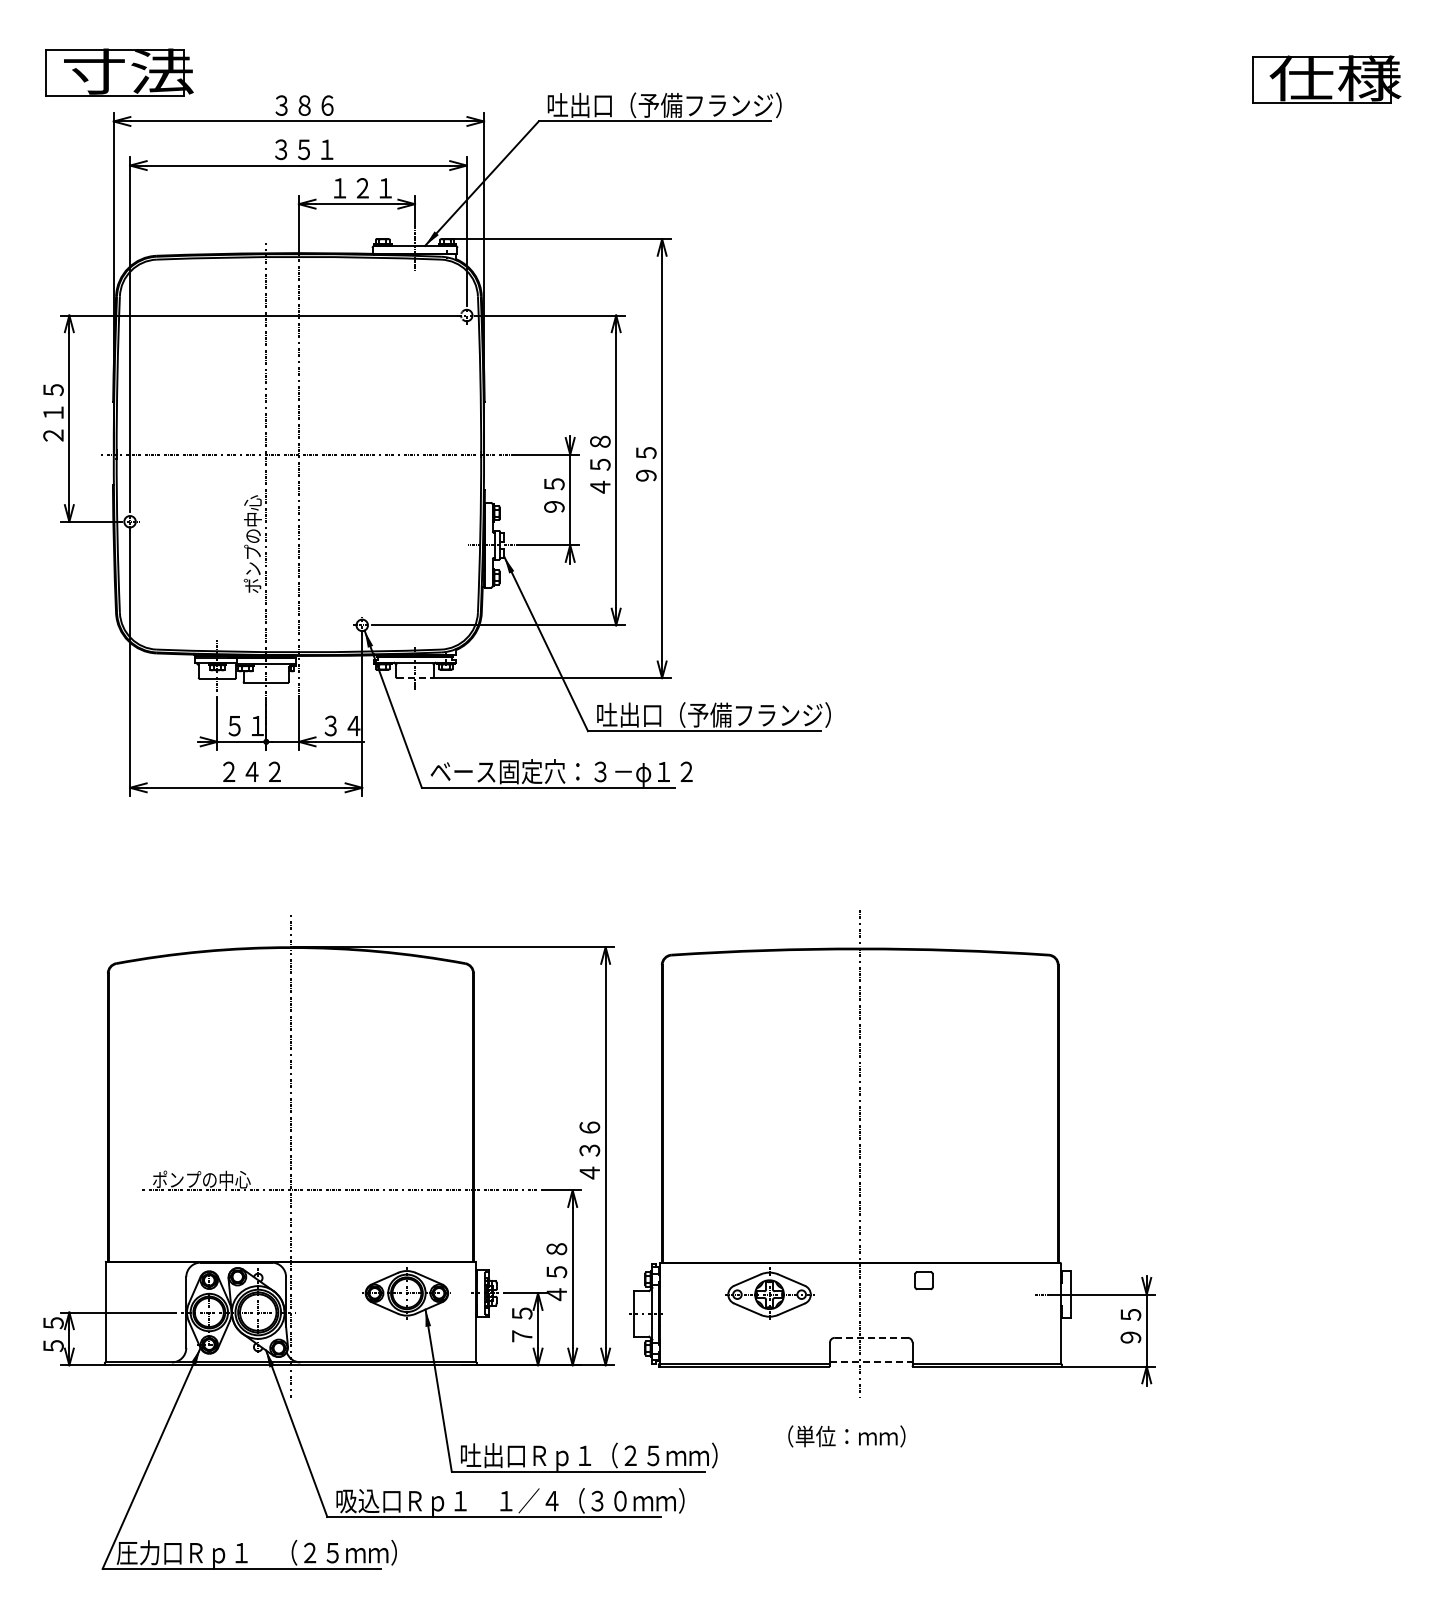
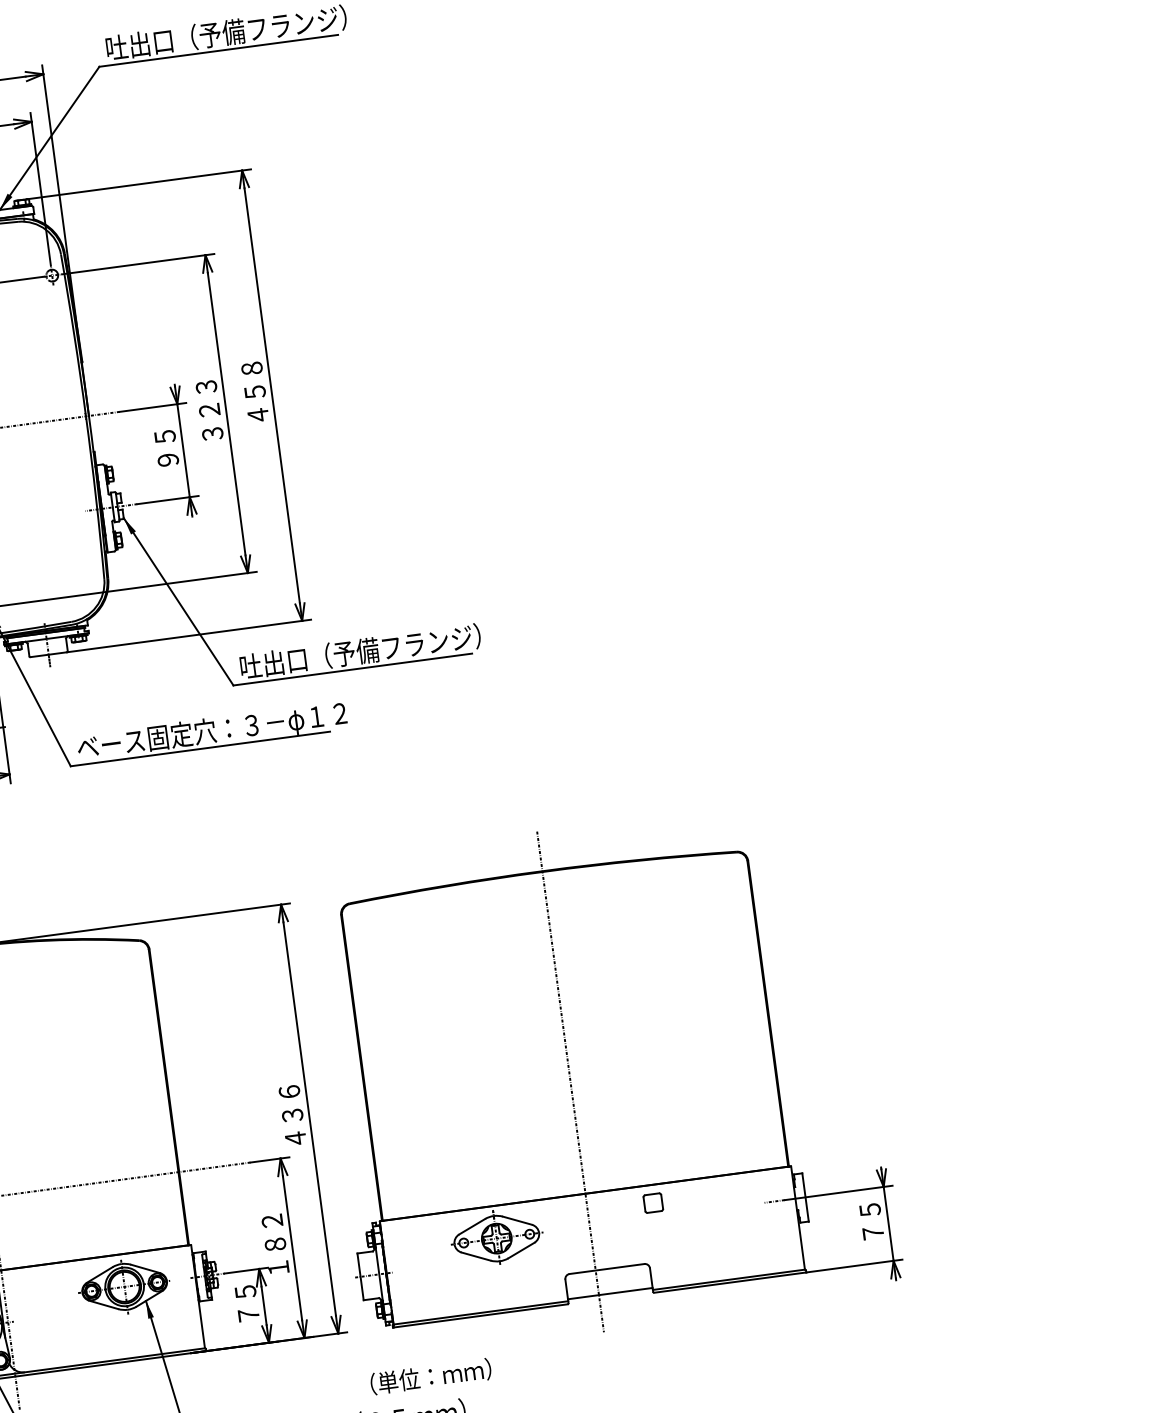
text: (646, 452) -> (255, 391), ９５ -> ４５８
text: (600, 464) -> (209, 410), ４５８ -> ３２３
line: (415, 678) -> (49, 655), dashed -> solid
text: (556, 1272) -> (275, 1245), ４５８ -> １８２
line: (870, 1337) -> (606, 1268), dashed -> solid
text: (1130, 1337) -> (872, 1233), ９５ -> ７５
line: (871, 1361) -> (610, 1293), dashed -> solid
text: (846, 1436) -> (430, 1376), moved

